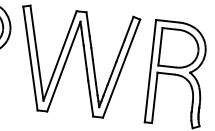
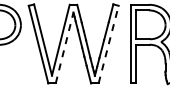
line: (63, 65) -> (64, 47), solid -> dashed
line: (121, 68) -> (108, 44), solid -> dashed

